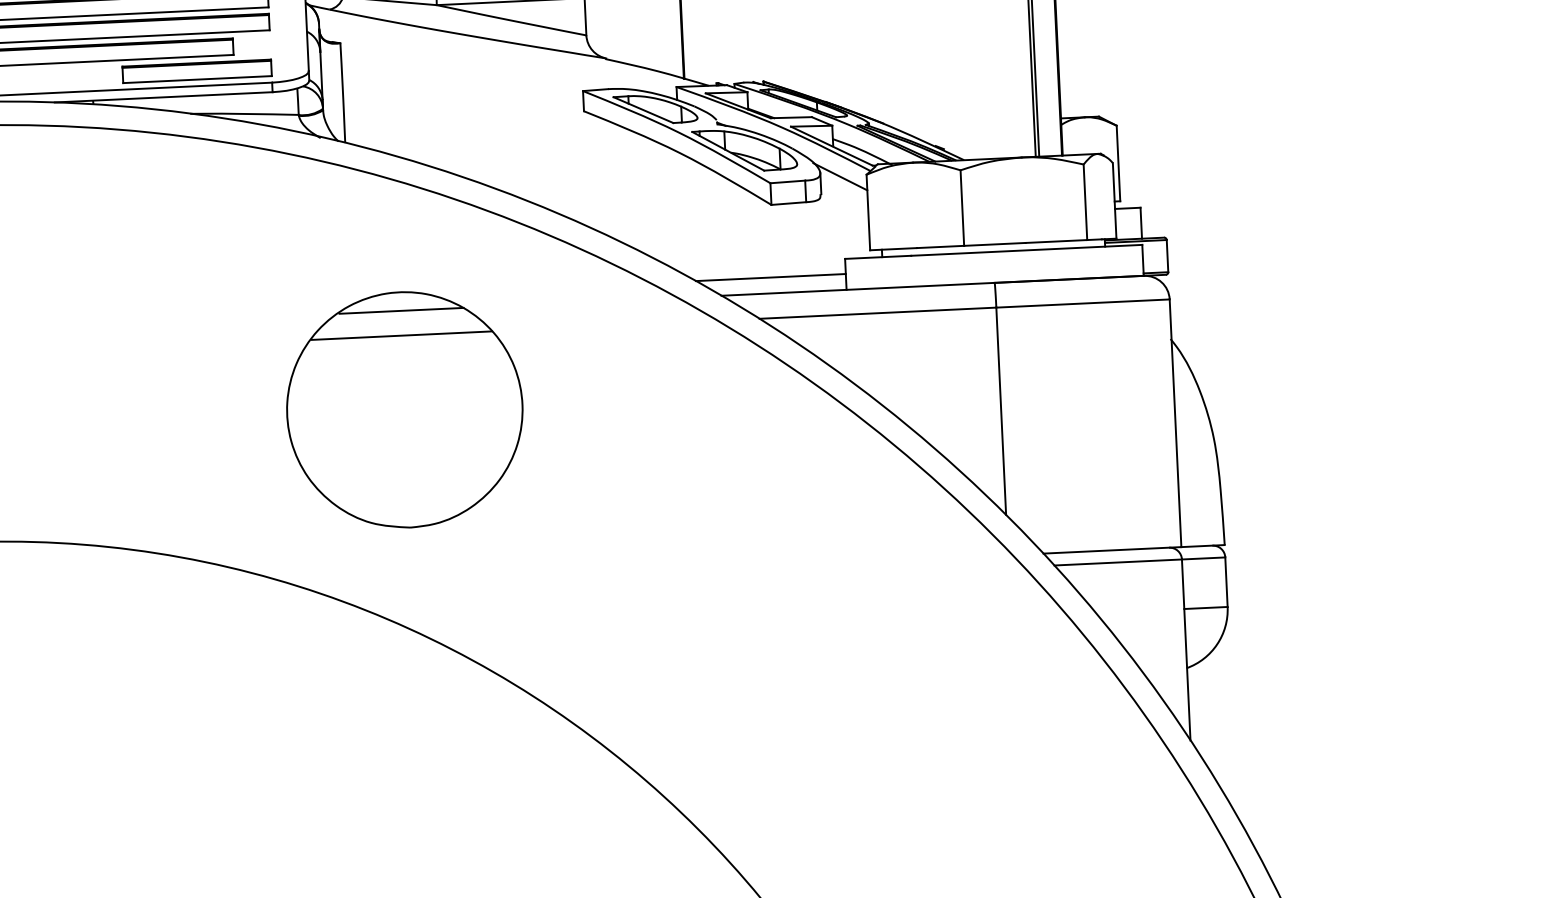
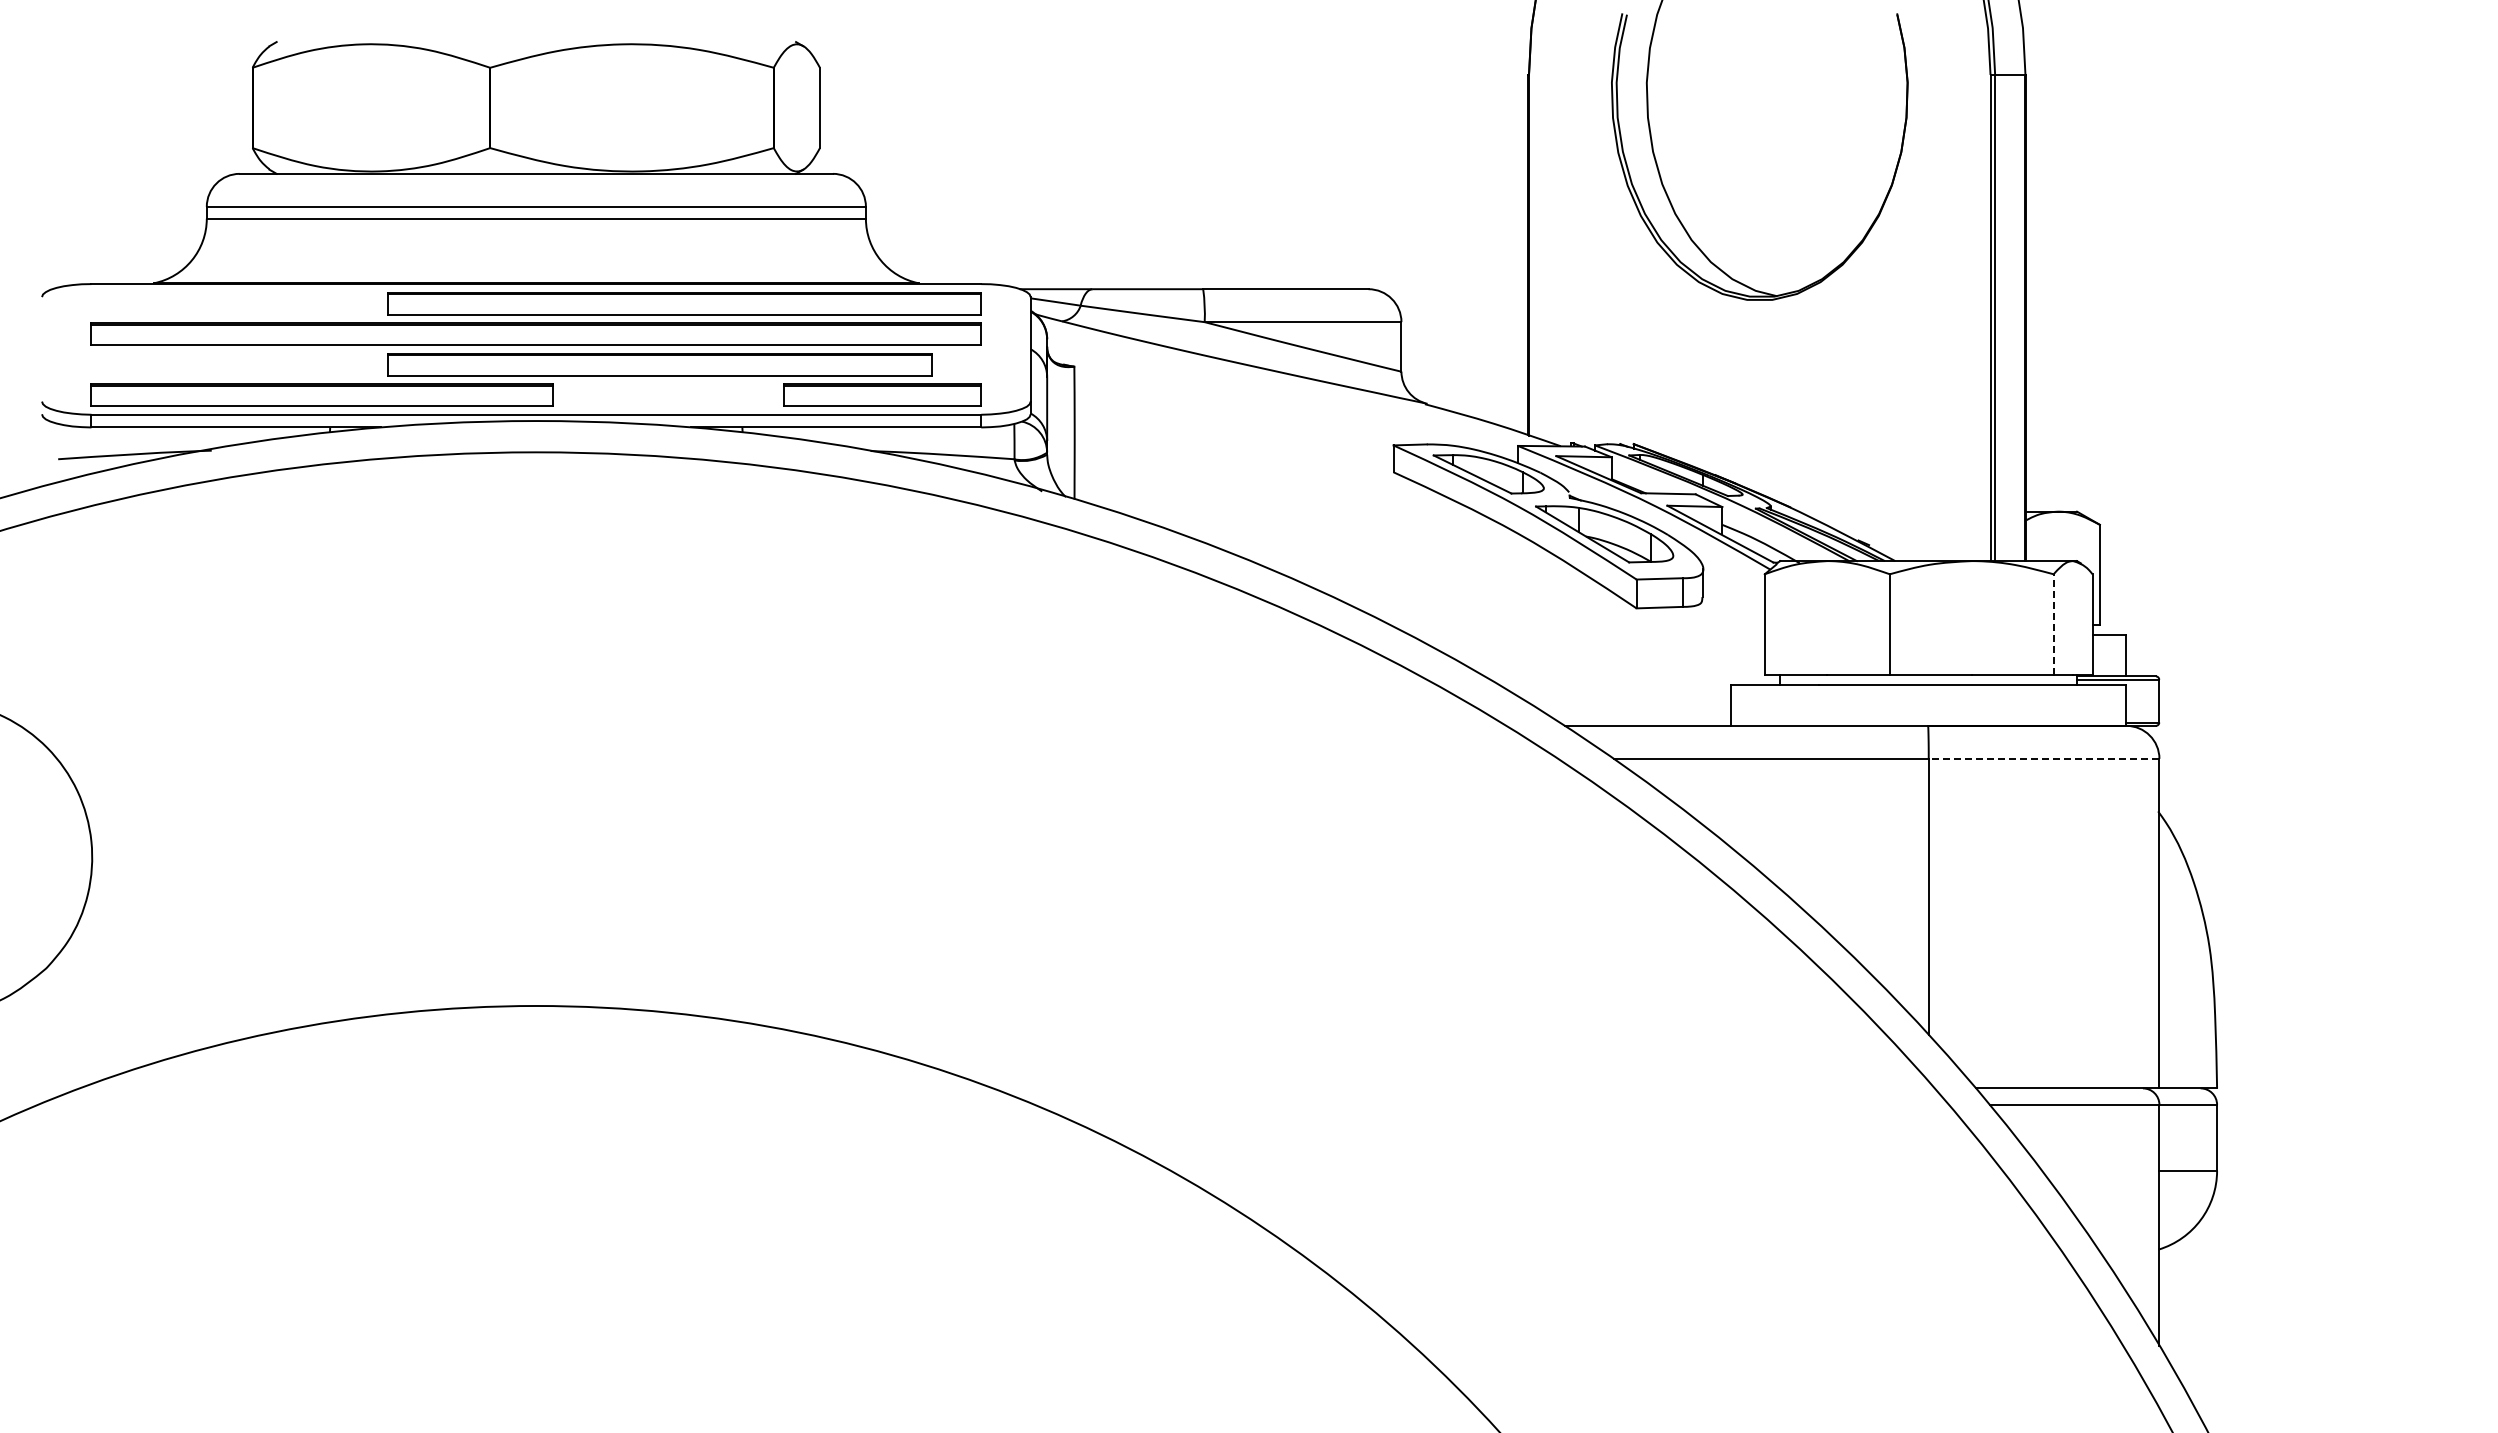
line: (840, 176) -> (1729, 575), removed
line: (1085, 202) -> (2053, 624), solid -> dashed
line: (771, 277) -> (1631, 704), removed
line: (1082, 303) -> (2043, 758), solid -> dashed
part: (404, 409) -> (1136, 857), removed

